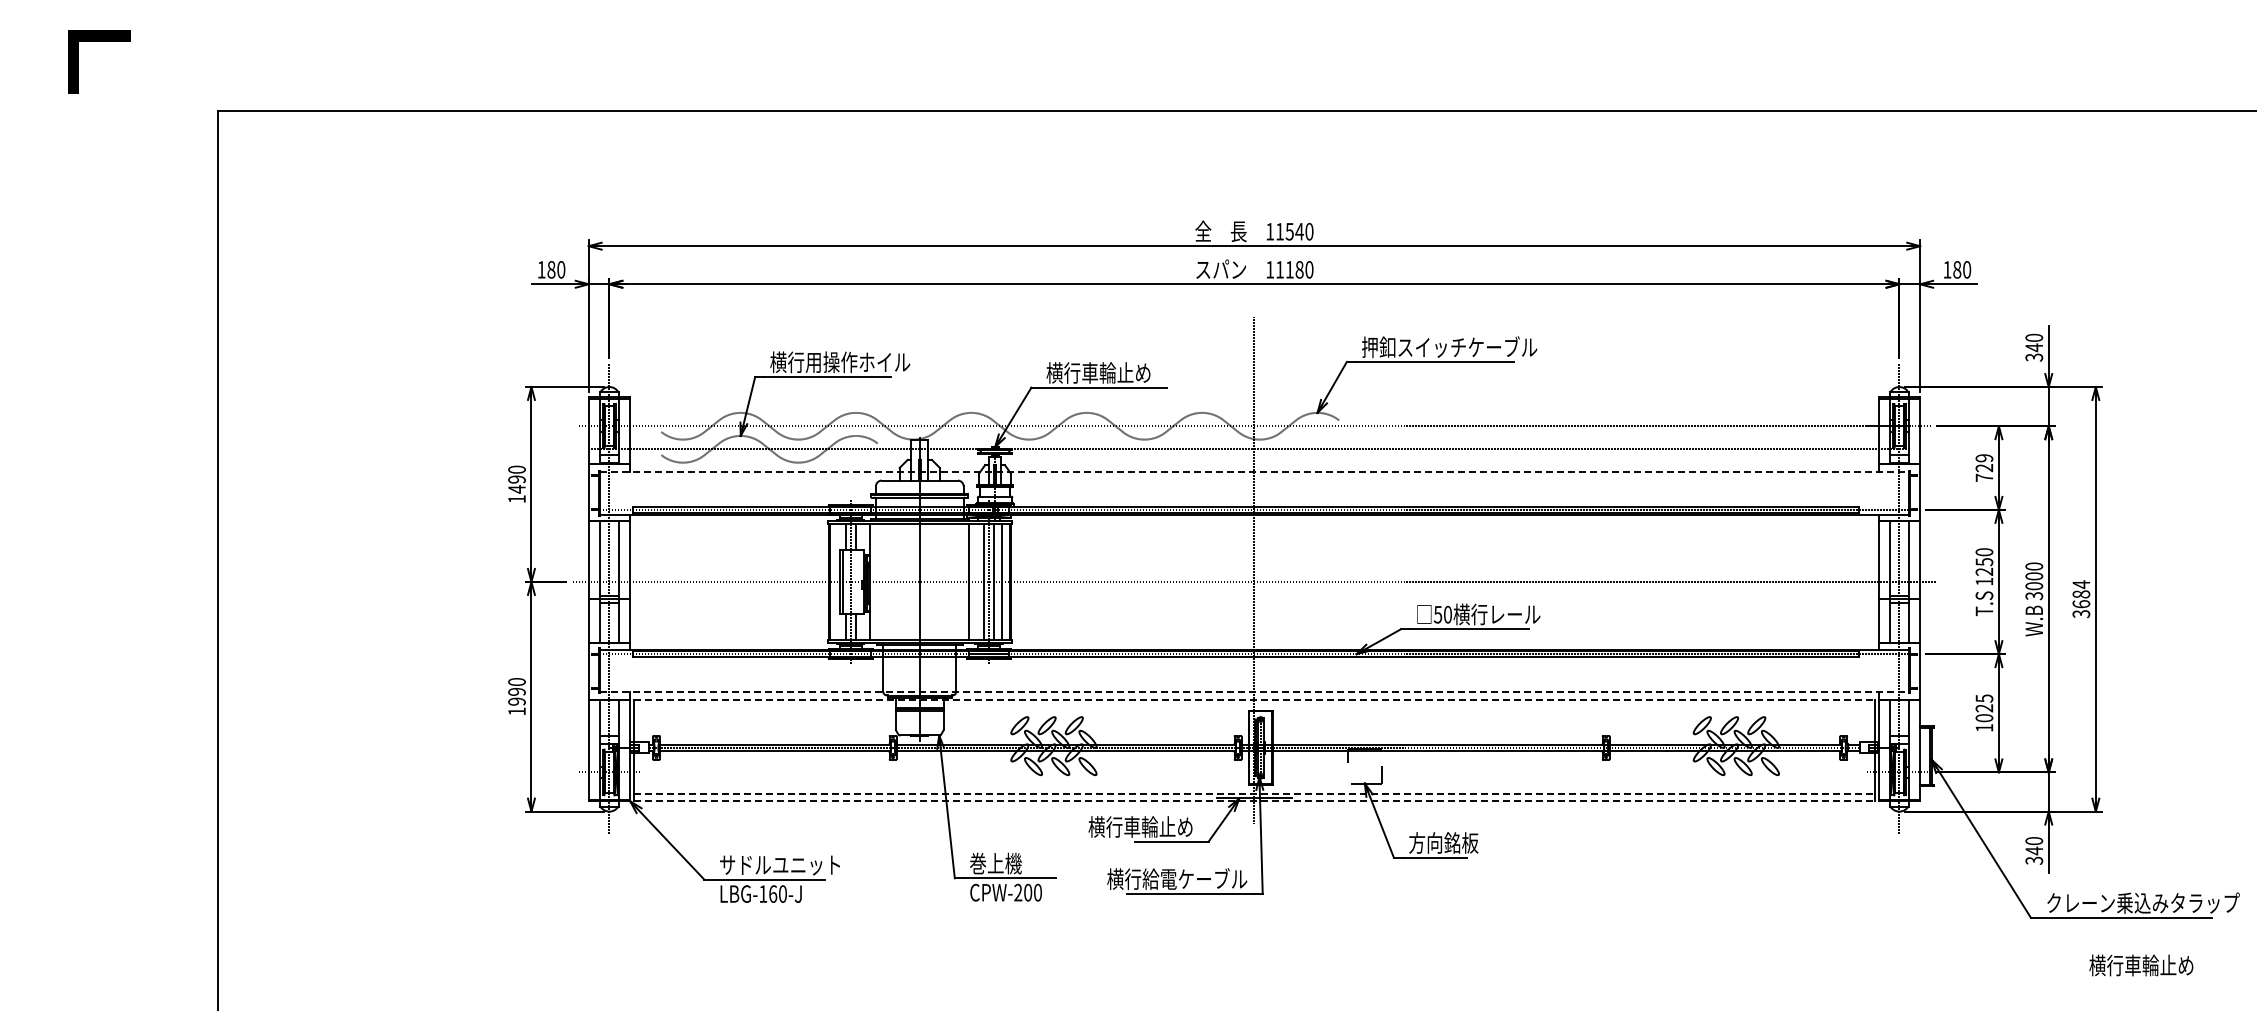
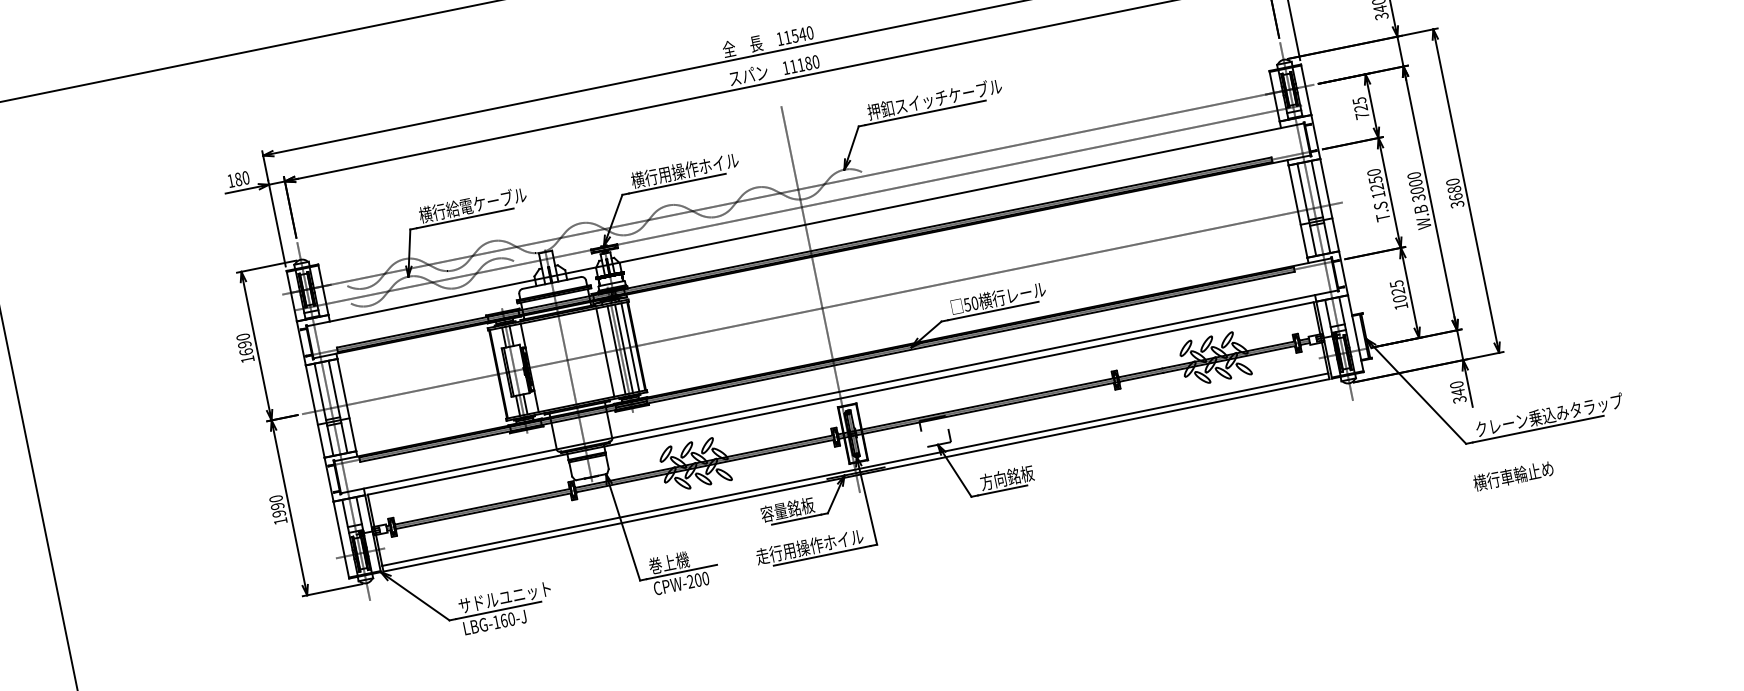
text: (848, 362) -> (479, 204), 横行用操作ホイル -> 横行給電ケーブル
text: (1134, 372) -> (698, 167), 横行車輪止め -> 横行用操作ホイル
text: (1984, 458) -> (1359, 101), 729 -> 725
line: (1254, 472) -> (805, 224), dashed -> solid
text: (516, 489) -> (245, 352), 1490 -> 1690
text: (2081, 584) -> (1452, 182), 3684 -> 3680
line: (1254, 691) -> (839, 391), dashed -> solid
line: (1254, 700) -> (840, 398), dashed -> solid
line: (1254, 793) -> (855, 469), dashed -> solid
line: (1254, 801) -> (856, 475), dashed -> solid
text: (1140, 826) -> (773, 512), 横行車輪止め -> 容量銘板
text: (1168, 878) -> (802, 547), 横行給電ケーブル -> 走行用操作ホイル
text: (2141, 965) -> (1513, 475), moved

